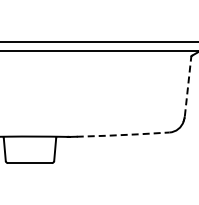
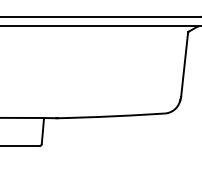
line: (188, 85) -> (185, 63), dashed -> solid
line: (123, 134) -> (115, 115), dashed -> solid

